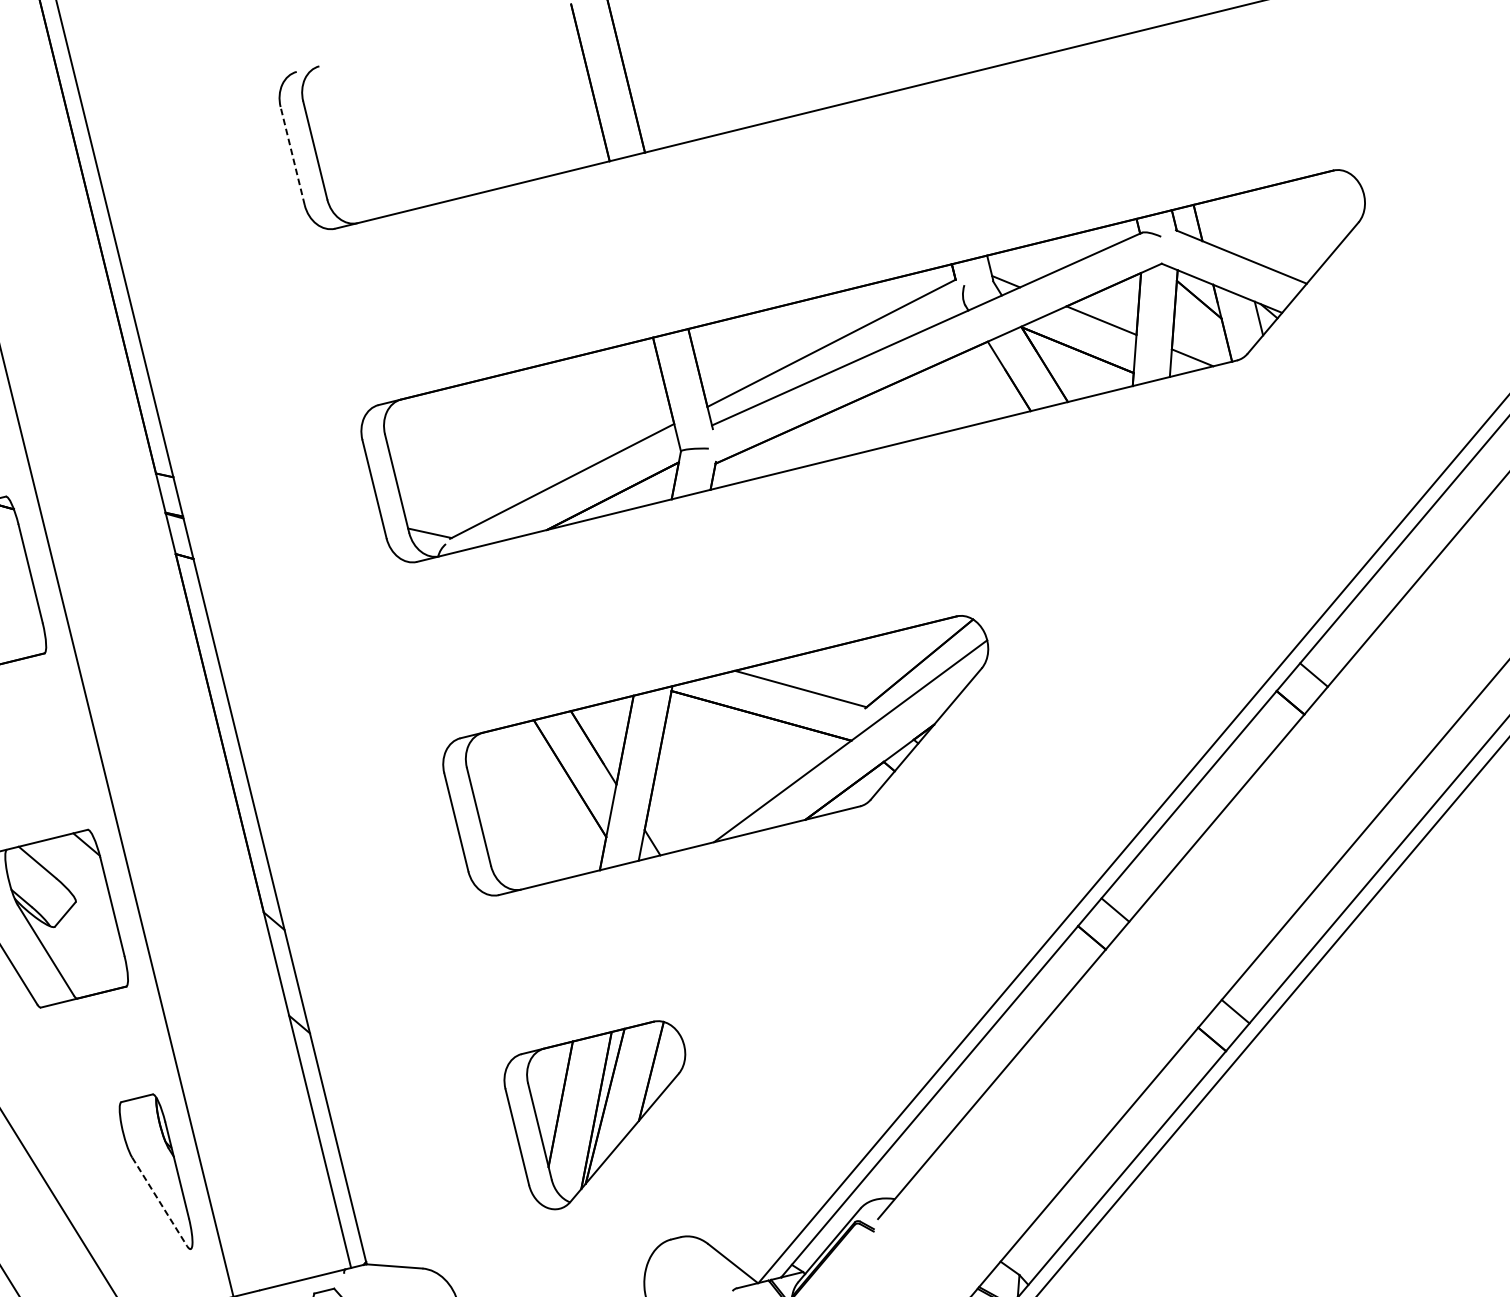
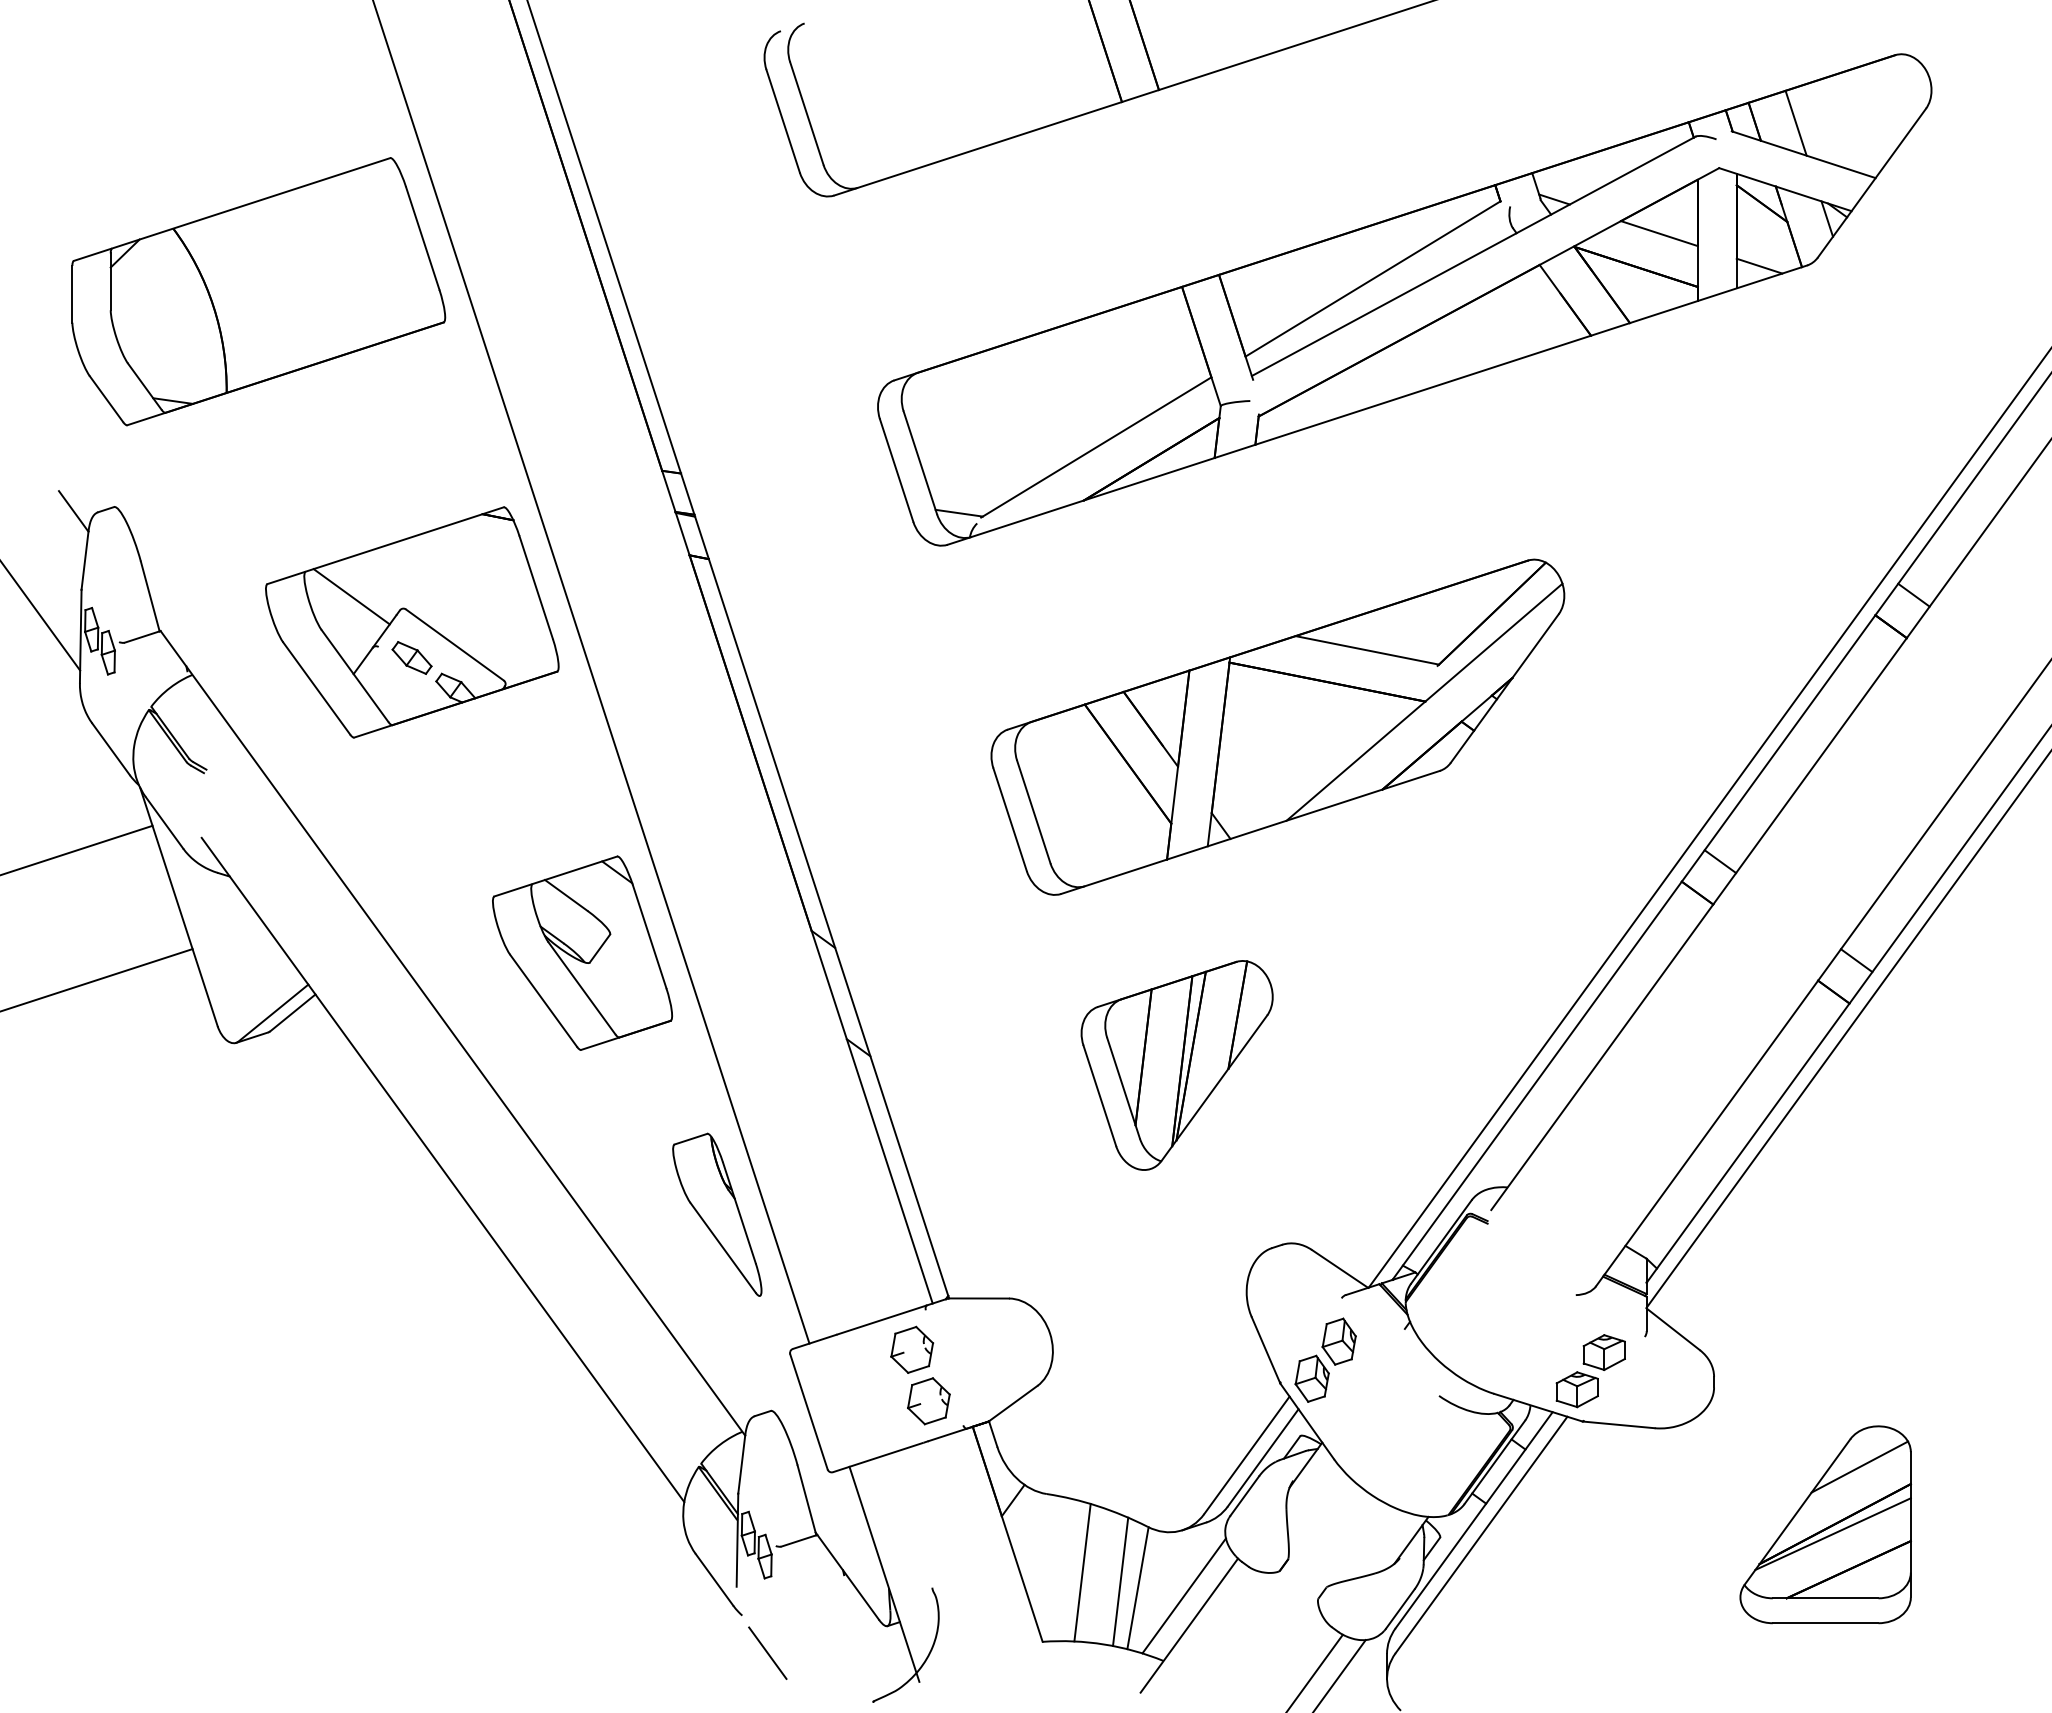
line: (292, 156) -> (783, 121), dashed -> solid
line: (1235, 226) -> (1795, 122), added
part: (590, 1114) -> (1176, 1065), moved
line: (159, 1201) -> (723, 1247), dashed -> solid

